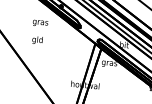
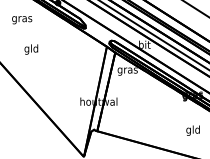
text: (40, 23) -> (22, 20), moved

